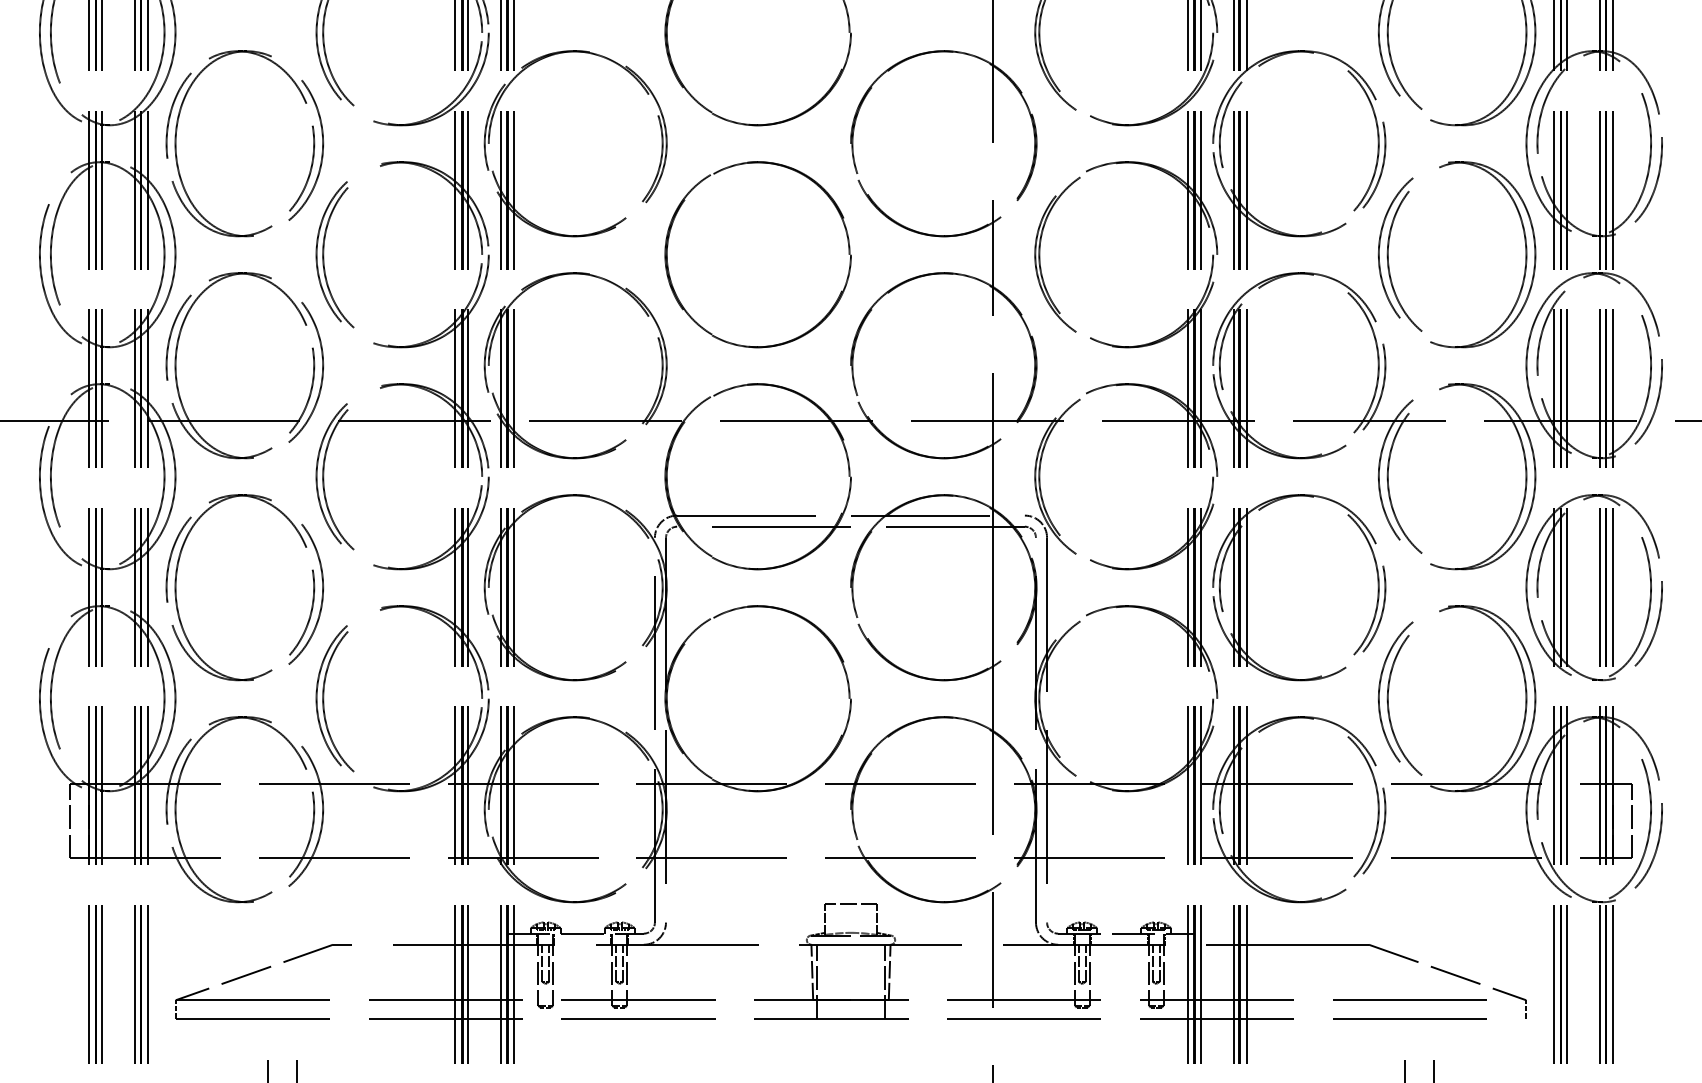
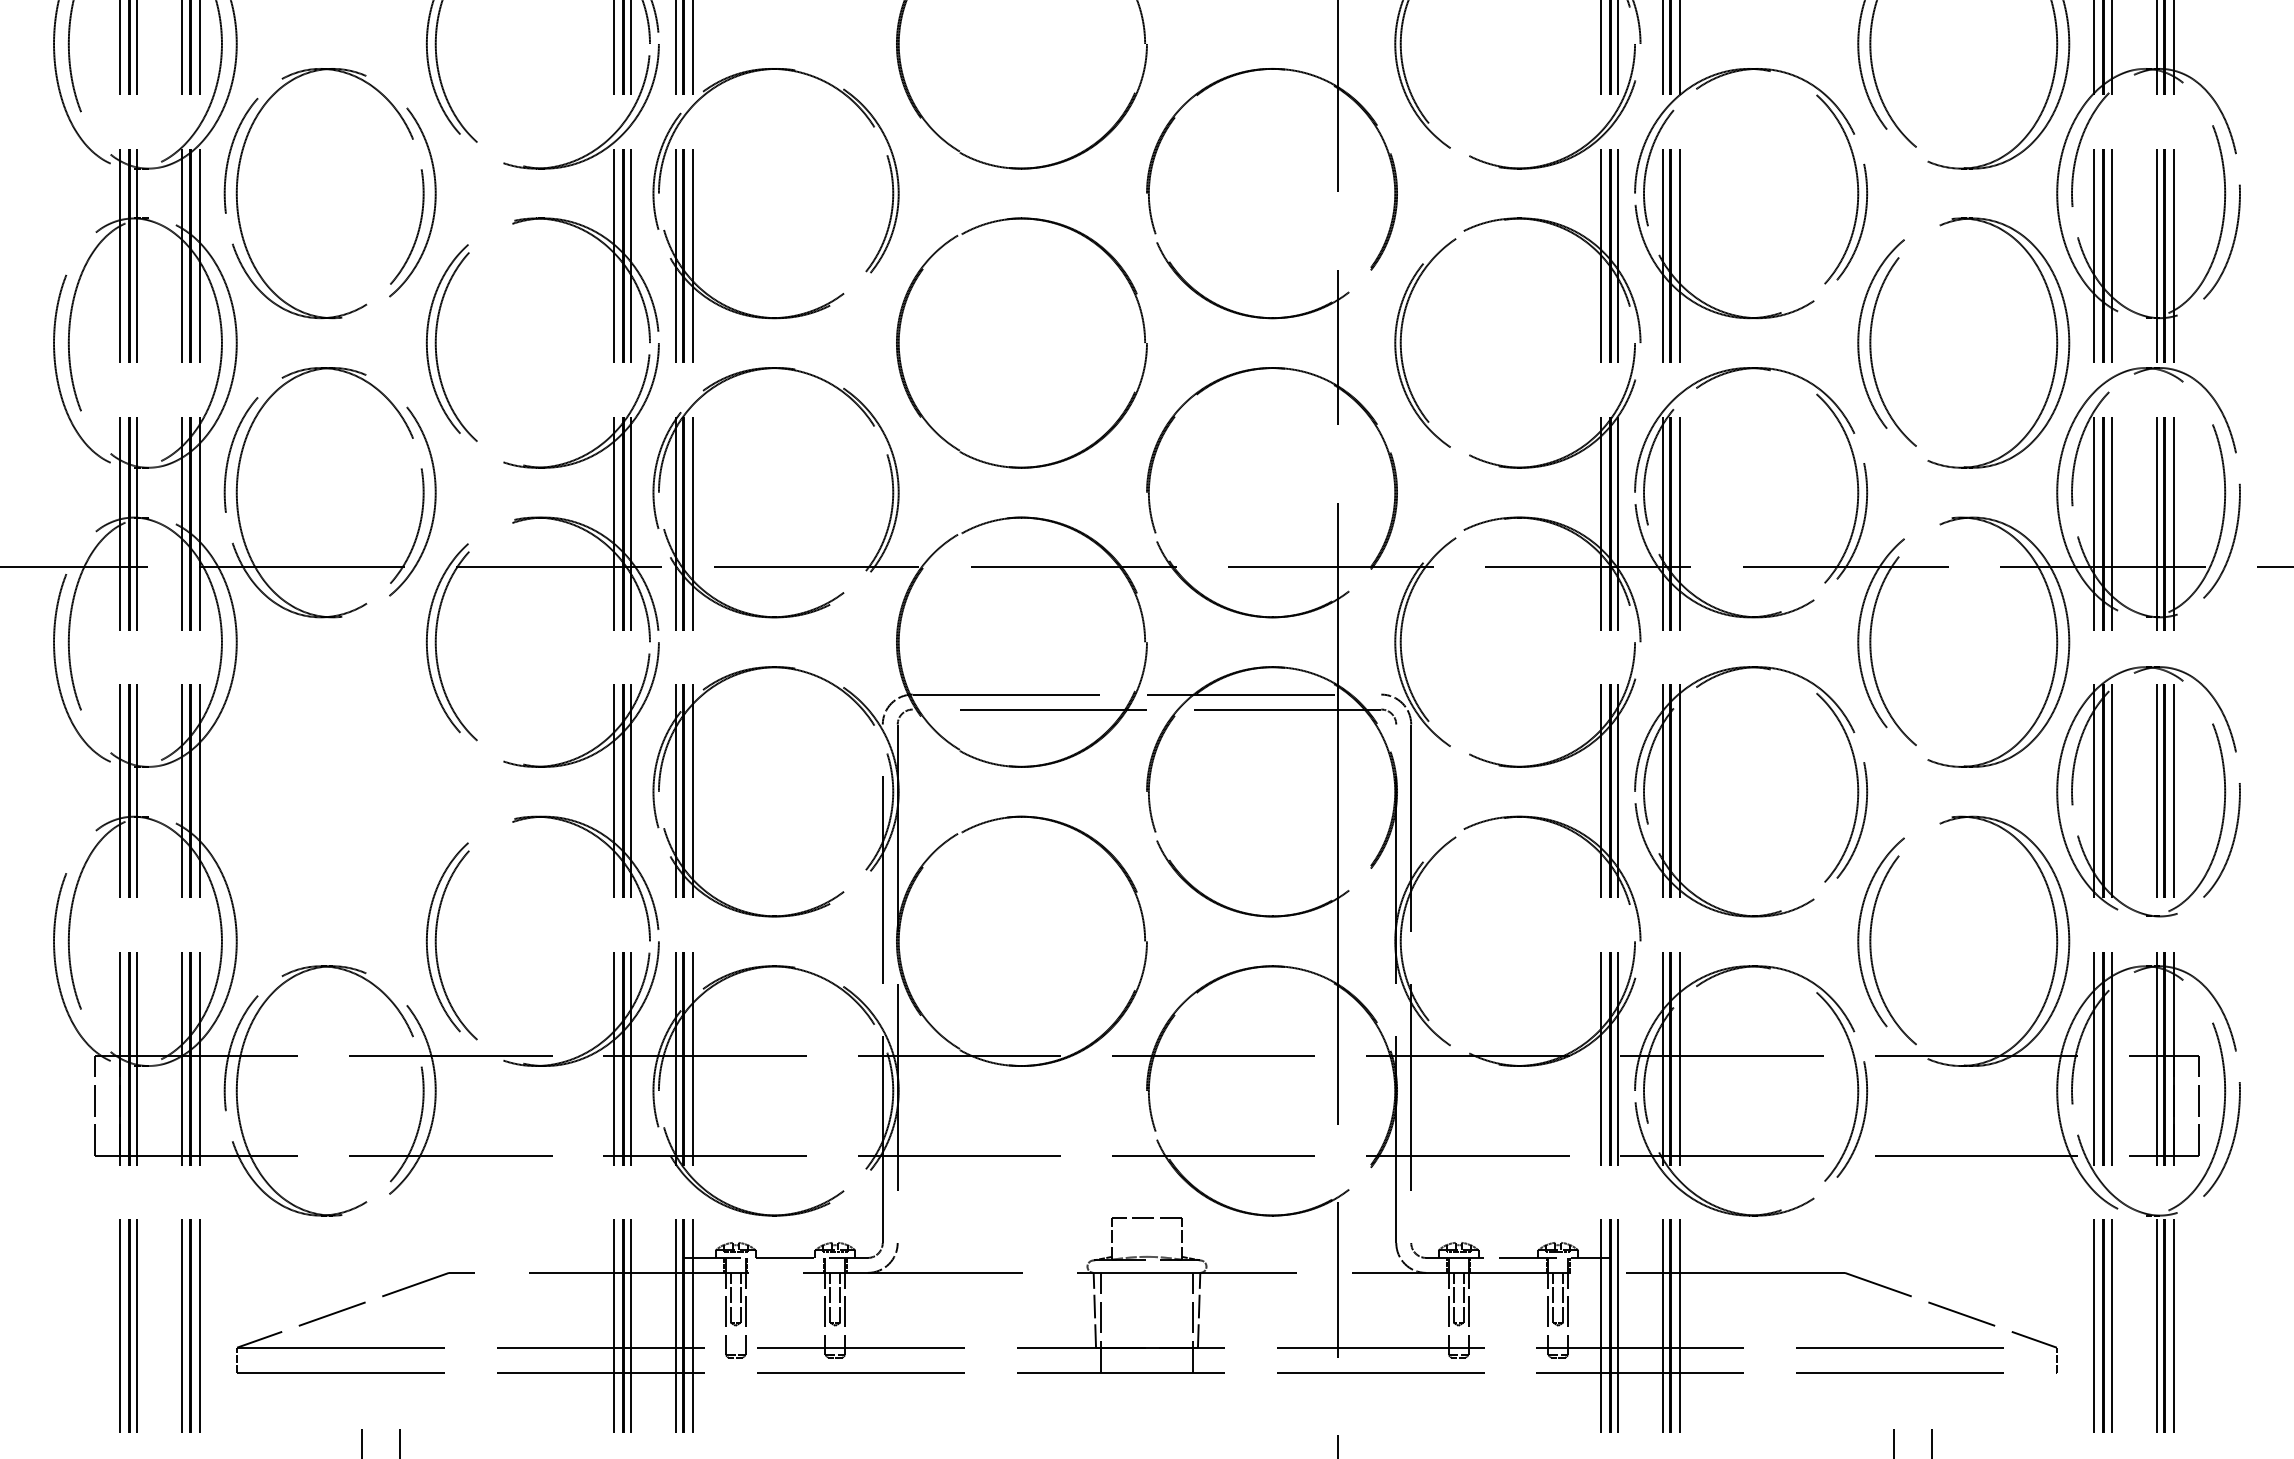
part: (176, 579) -> (238, 780), removed

